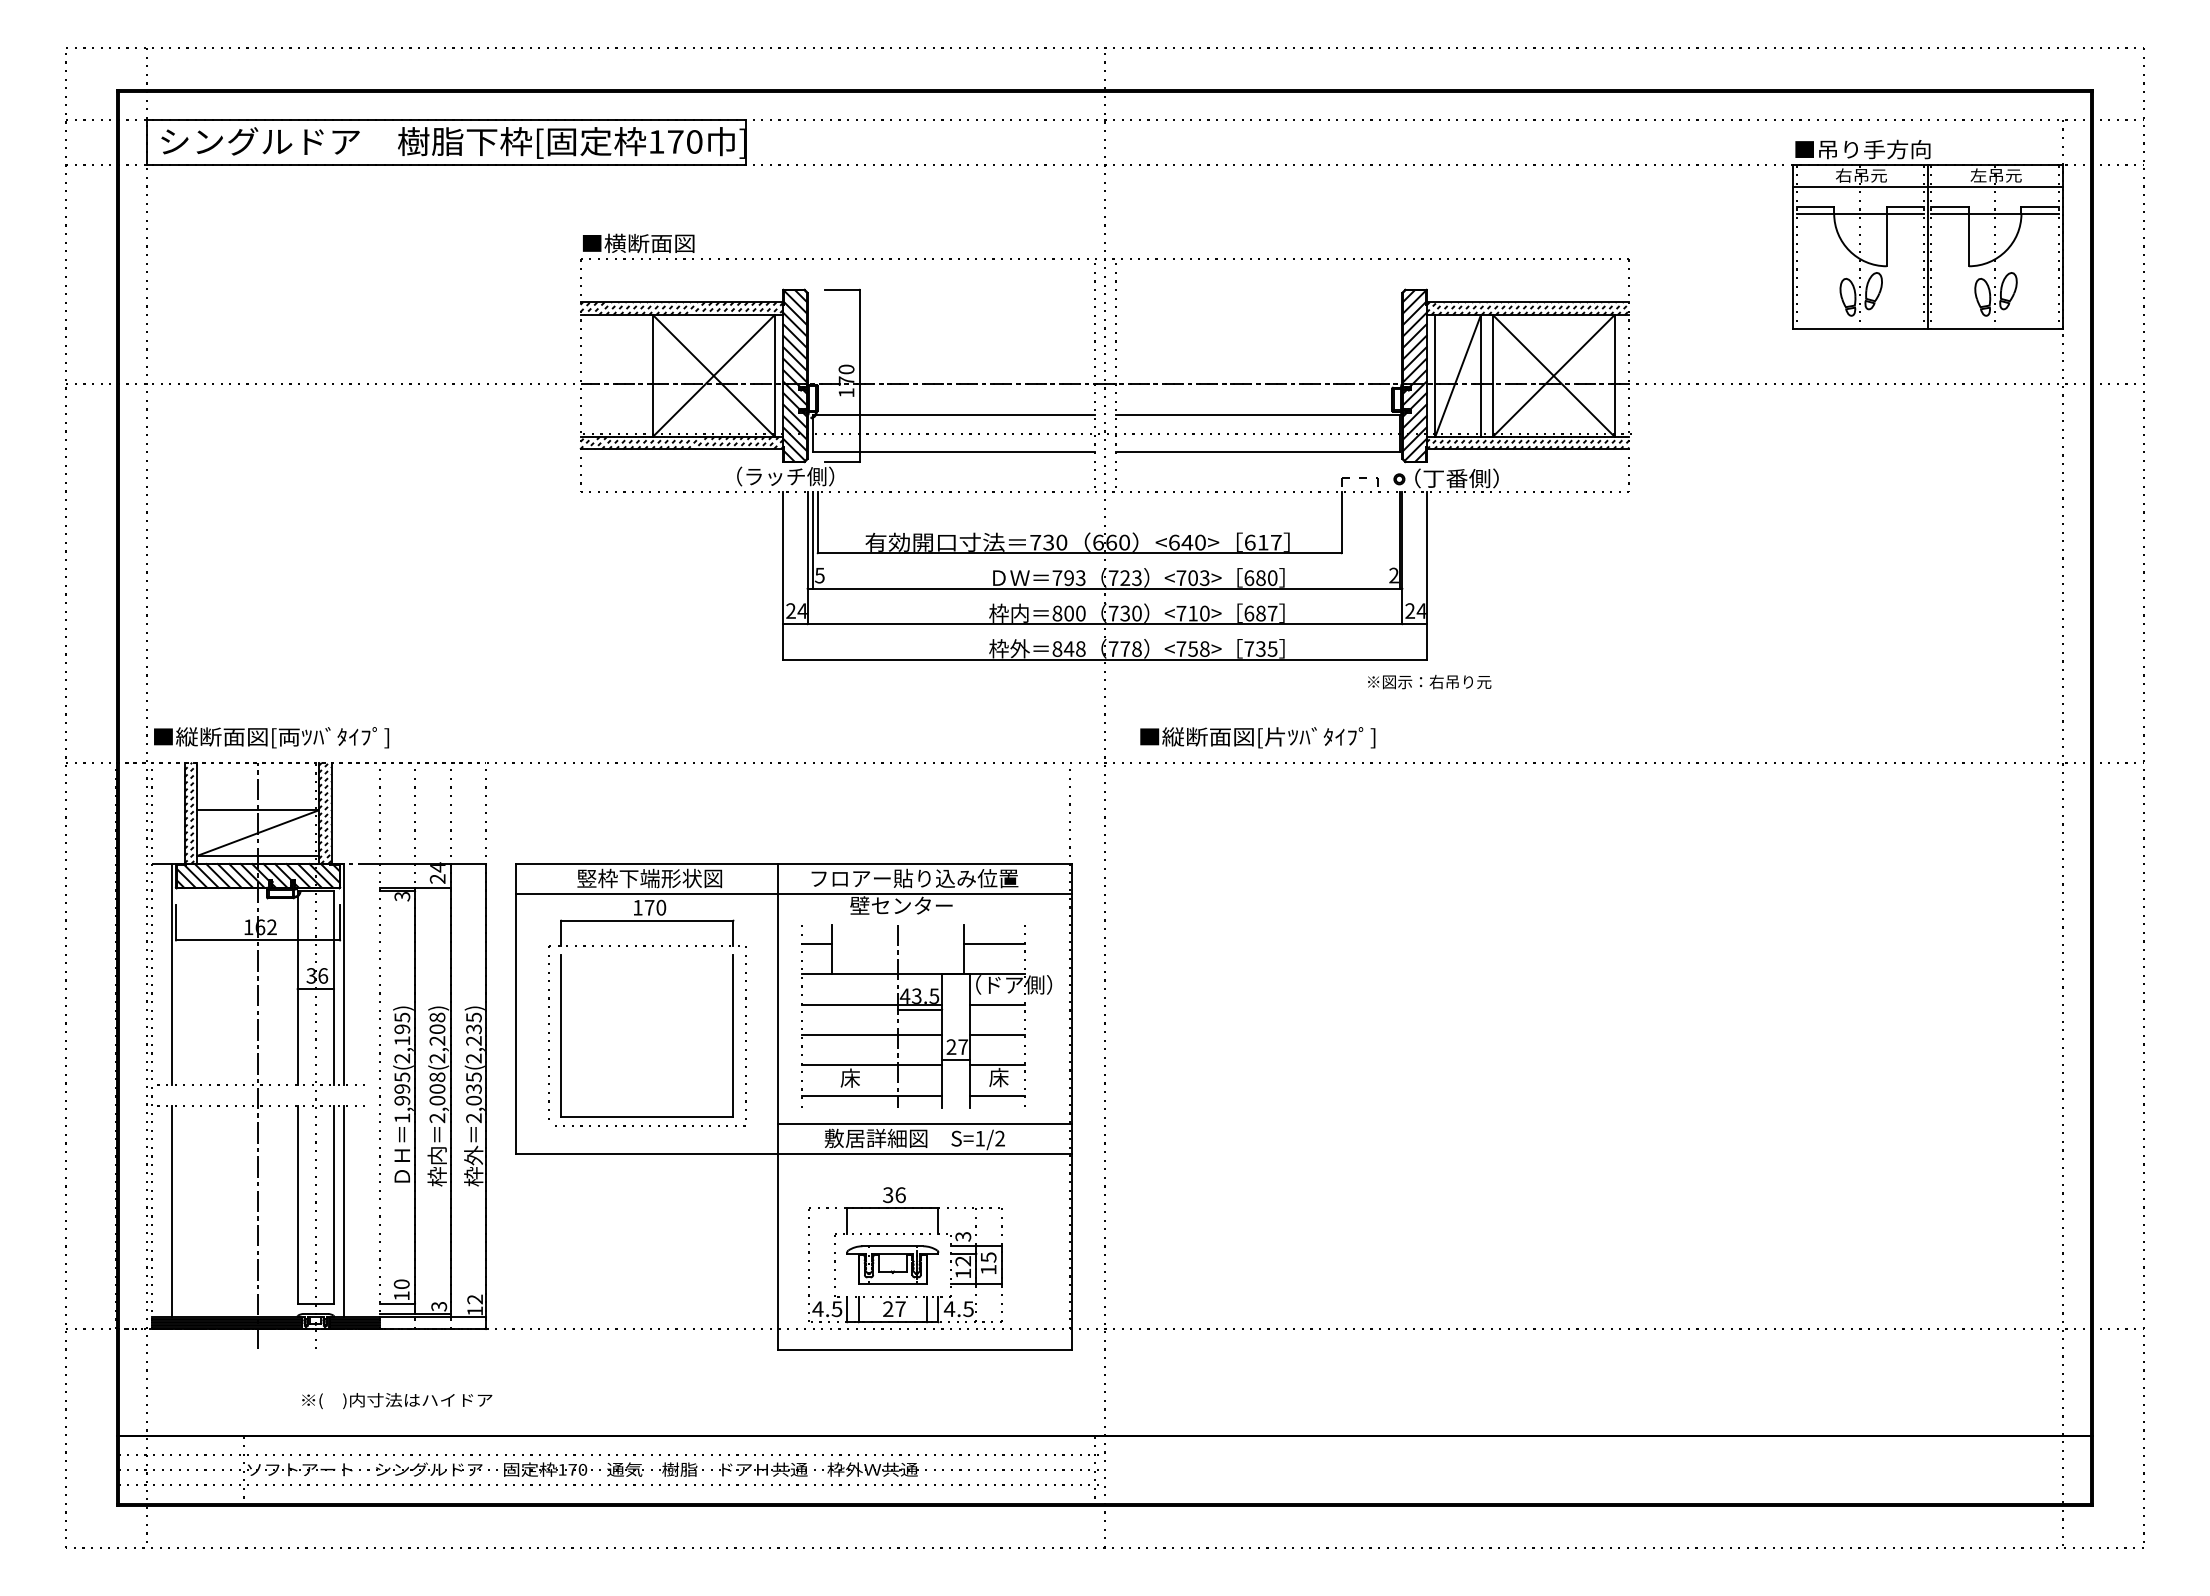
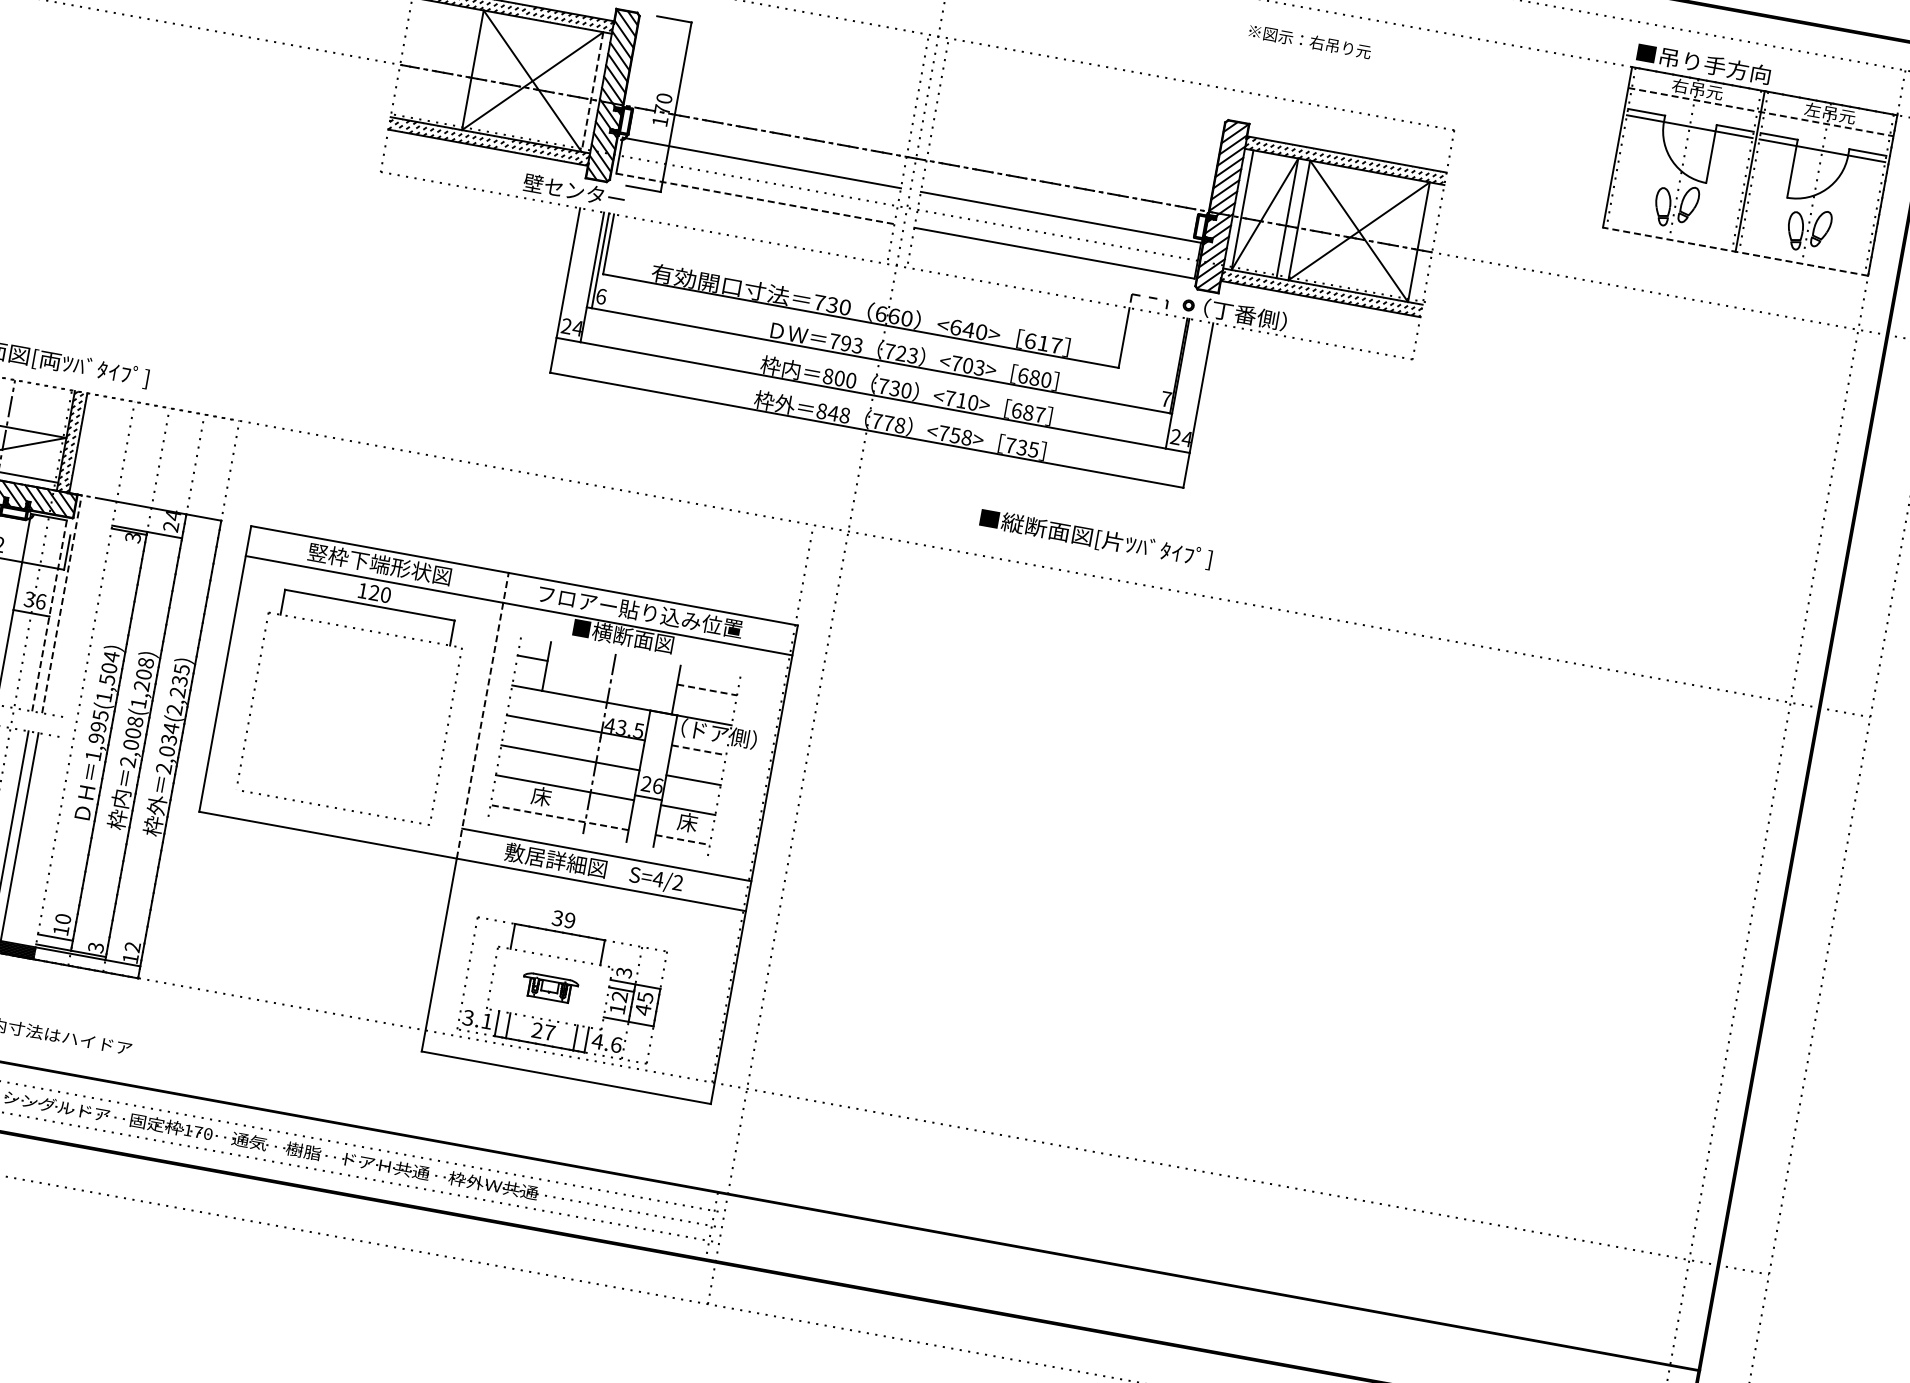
line: (1927, 186) -> (1760, 111), solid -> dashed
line: (1927, 328) -> (1735, 251), solid -> dashed
line: (774, 375) -> (592, 91), solid -> dashed
line: (954, 451) -> (755, 198), solid -> dashed
text: (778, 476) -> (578, 191), （ラッチ側） -> 壁センター
text: (819, 575) -> (600, 296), 5 -> 6
text: (1393, 575) -> (1165, 399), 2 -> 7
text: (1429, 681) -> (1310, 41), moved
text: (1257, 737) -> (1095, 538), moved
text: (901, 905) -> (622, 635), 壁センター -> ■横断面図
text: (649, 907) -> (374, 592), 170 -> 120
line: (994, 943) -> (707, 689), solid -> dashed
line: (344, 974) -> (62, 604), solid -> dashed
line: (334, 988) -> (49, 616), solid -> dashed
line: (997, 1004) -> (699, 750), solid -> dashed
line: (778, 1008) -> (483, 715), solid -> dashed
line: (920, 1009) -> (622, 741), removed
text: (402, 1037) -> (108, 676), 1,995(2,195) -> 1,995(1,504)
text: (963, 1047) -> (658, 786), 27 -> 26
text: (437, 1058) -> (138, 703), 2,008(2,208) -> 2,008(1,208)
text: (473, 1077) -> (170, 728), 2,035(2,235) -> 2,034(2,235)
line: (871, 1095) -> (559, 817), solid -> dashed
line: (997, 1095) -> (683, 839), solid -> dashed
part: (646, 1116) -> (334, 797), removed
text: (979, 1138) -> (657, 878), S=1/2 -> S=4/2
text: (900, 1195) -> (569, 920), 36 -> 39
part: (892, 1264) -> (549, 987), size x0.6
text: (988, 1269) -> (643, 1009), 15 -> 45
text: (827, 1309) -> (477, 1020), 4.5 -> 3.1
text: (968, 1309) -> (616, 1045), 4.5 -> 4.6

